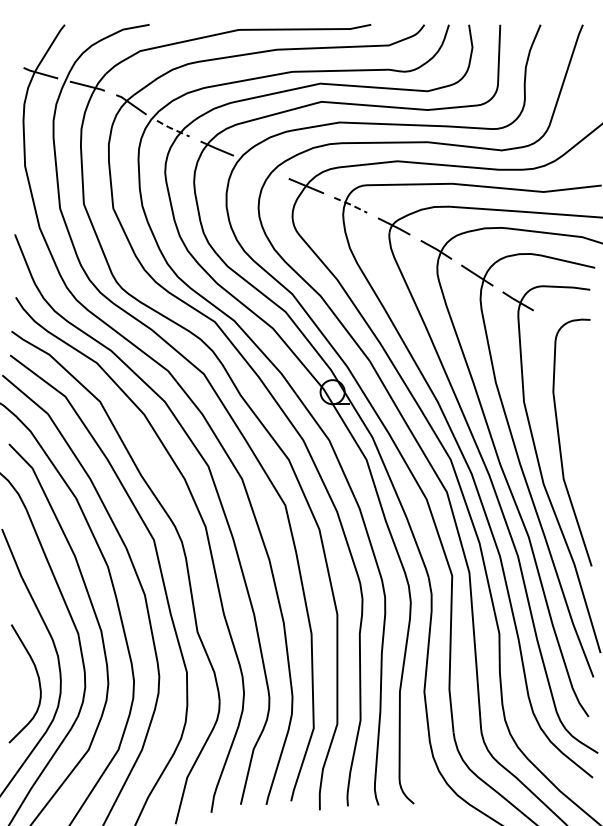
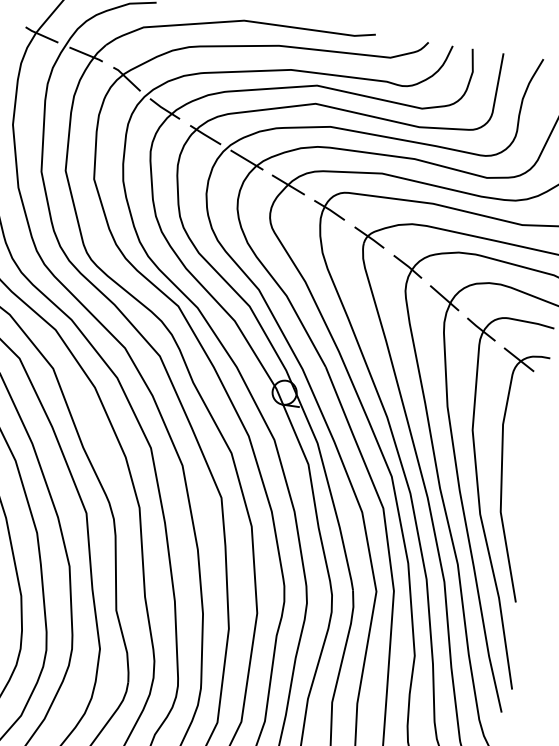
line: (172, 128) -> (164, 108), dashed -> solid
line: (261, 167) -> (246, 160), added
line: (351, 204) -> (330, 209), dashed -> solid
line: (559, 325) -> (518, 359), added

